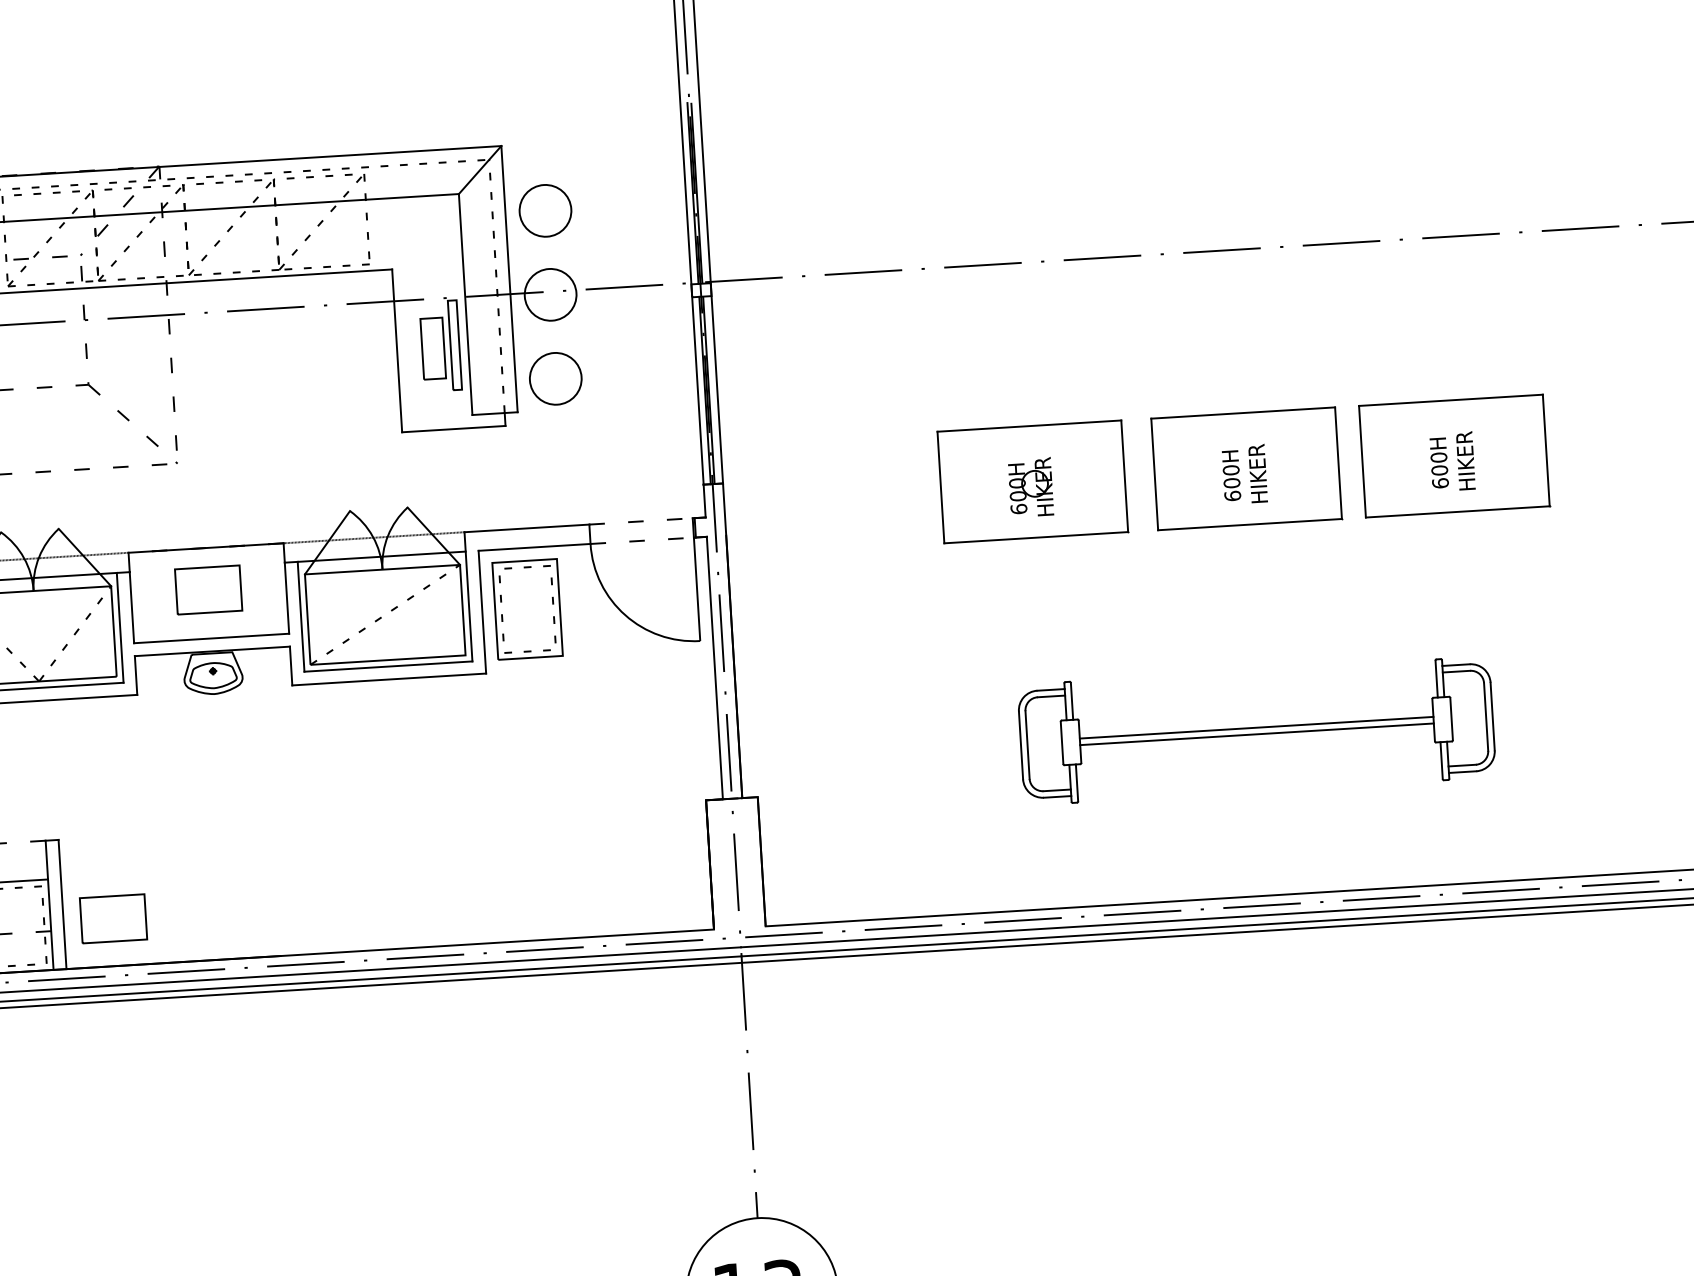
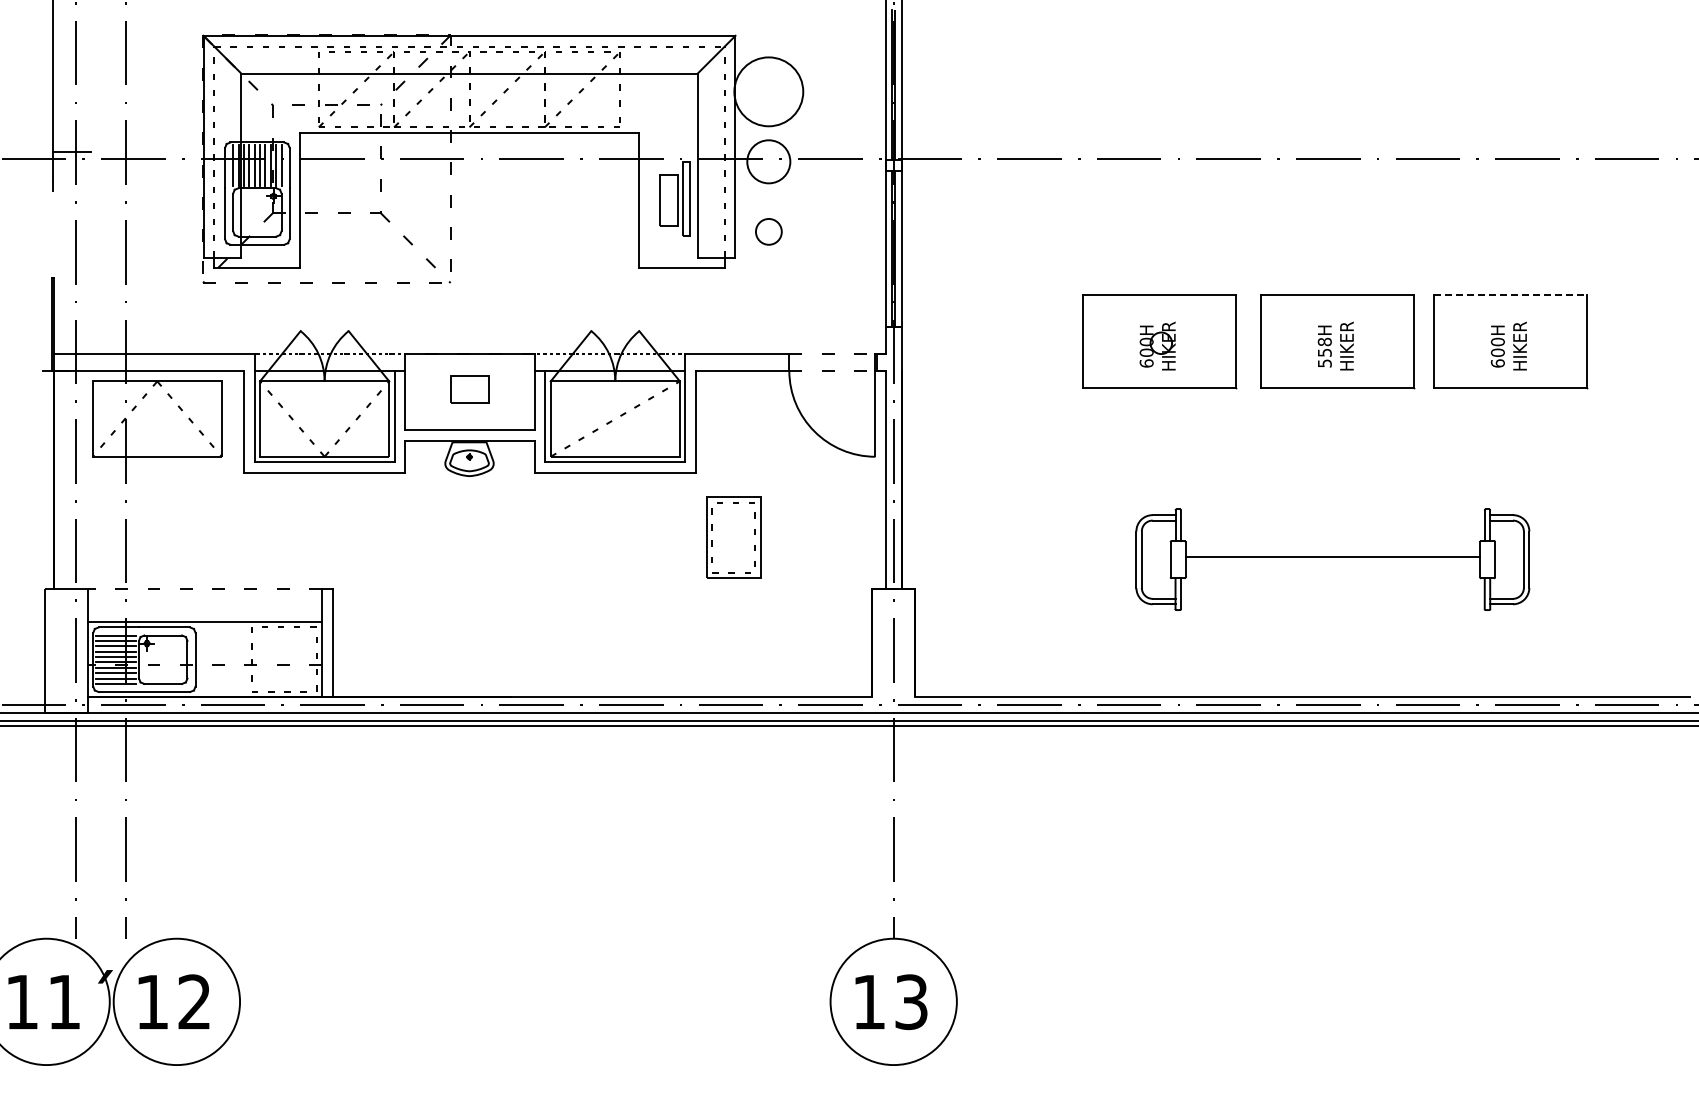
circle: (545, 210) -> (768, 91), size x1.6
circle: (555, 378) -> (768, 231), size x0.6
line: (1450, 400) -> (1510, 295), solid -> dashed
text: (1231, 482) -> (1324, 352), 600H -> 558H
part: (208, 590) -> (469, 389), size x0.7
part: (527, 609) -> (733, 537), moved
line: (1256, 734) -> (1332, 562), removed
part: (112, 918) -> (373, 657), removed

